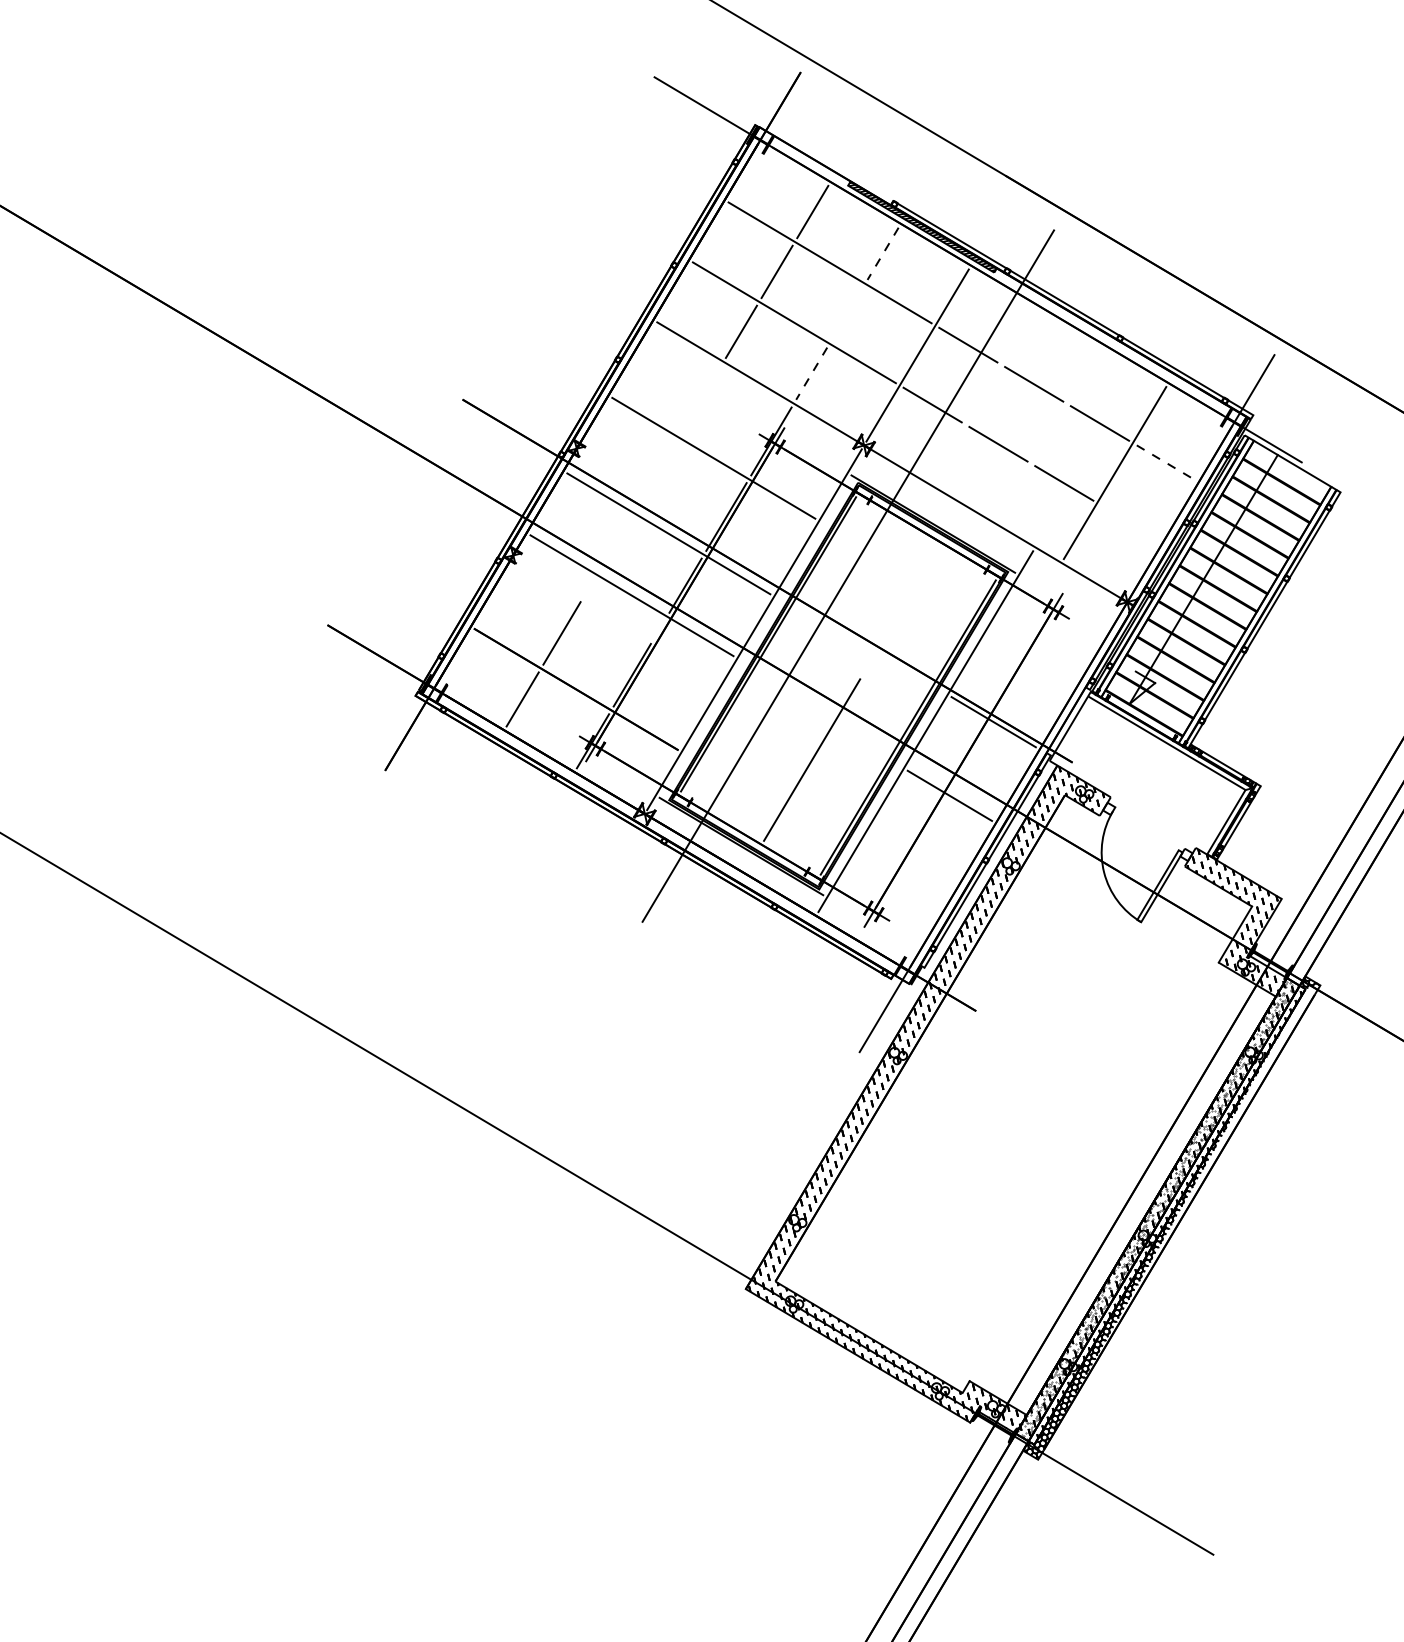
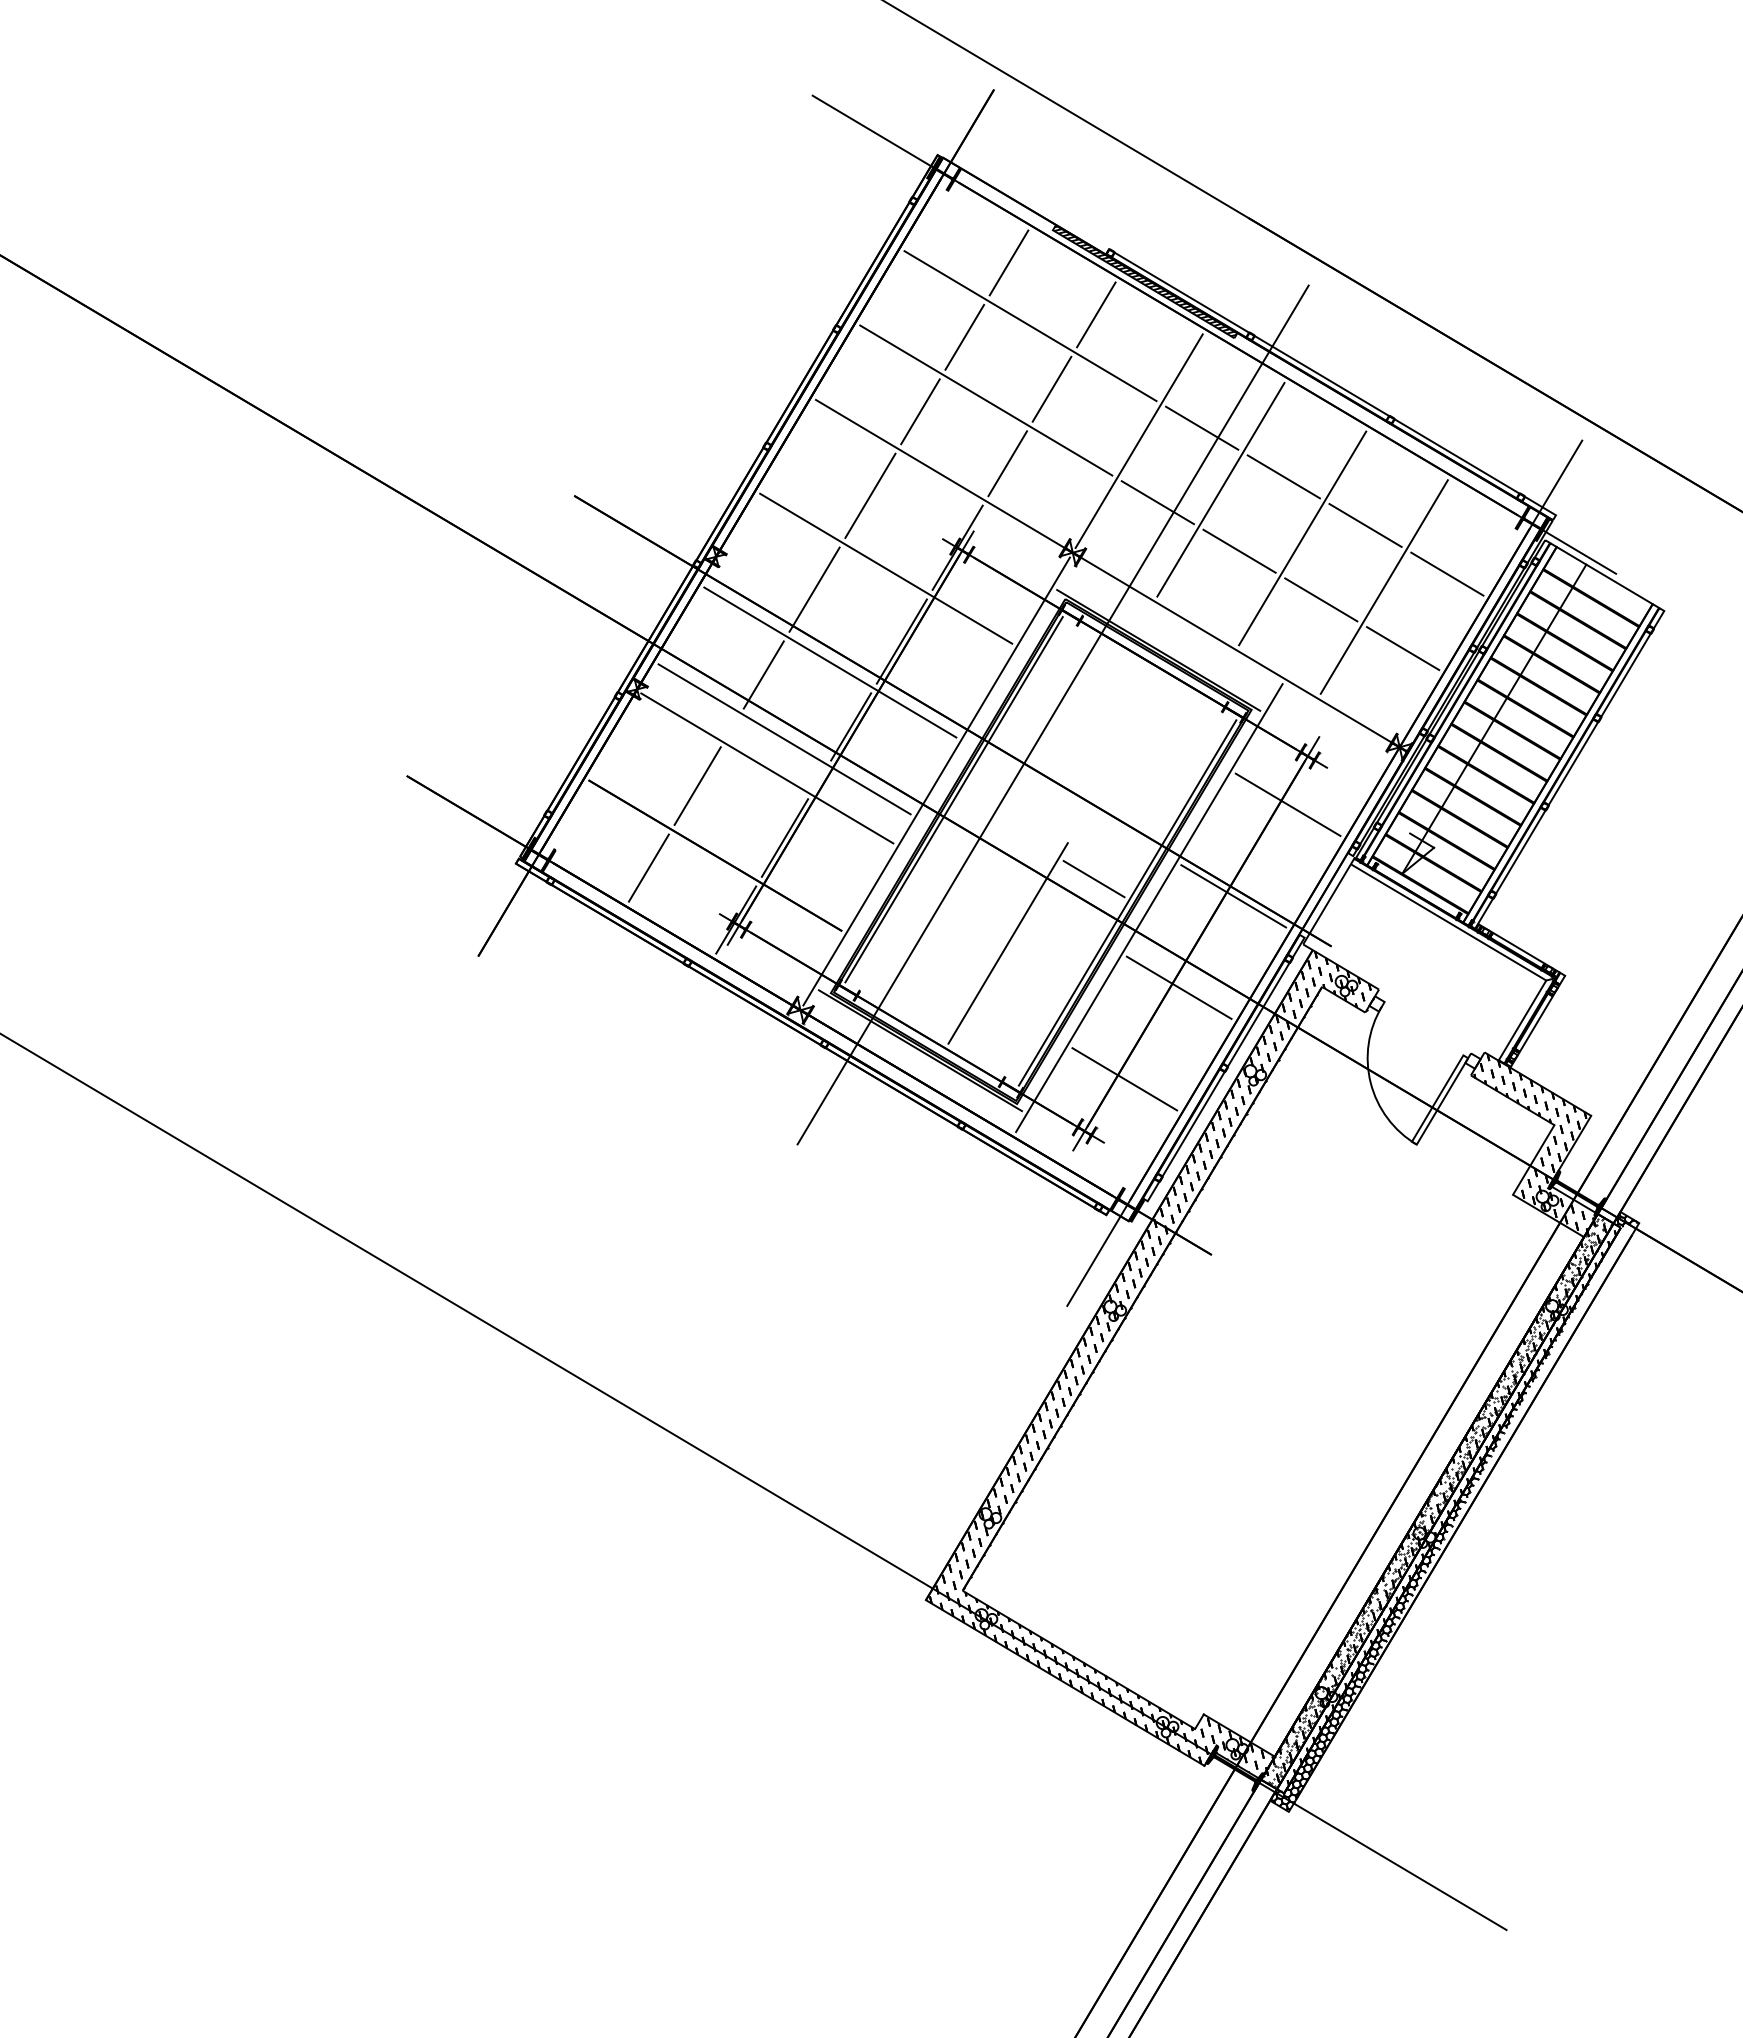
line: (883, 253) -> (1096, 314), dashed -> solid
line: (846, 313) -> (1051, 388), added
line: (811, 373) -> (1007, 463), dashed -> solid
line: (983, 394) -> (1220, 489), added
line: (701, 399) -> (870, 495), added
line: (1049, 433) -> (1302, 538), added
line: (1165, 462) -> (1447, 574), dashed -> solid
line: (656, 475) -> (814, 589), added
line: (1129, 522) -> (1402, 648), added
line: (615, 543) -> (763, 674), added
line: (618, 619) -> (767, 768), added
line: (1037, 648) -> (1287, 804), added
line: (880, 708) -> (1093, 879), added
line: (905, 869) -> (1124, 1079), added
hatch: (1157, 1209) -> (1437, 1501), added

